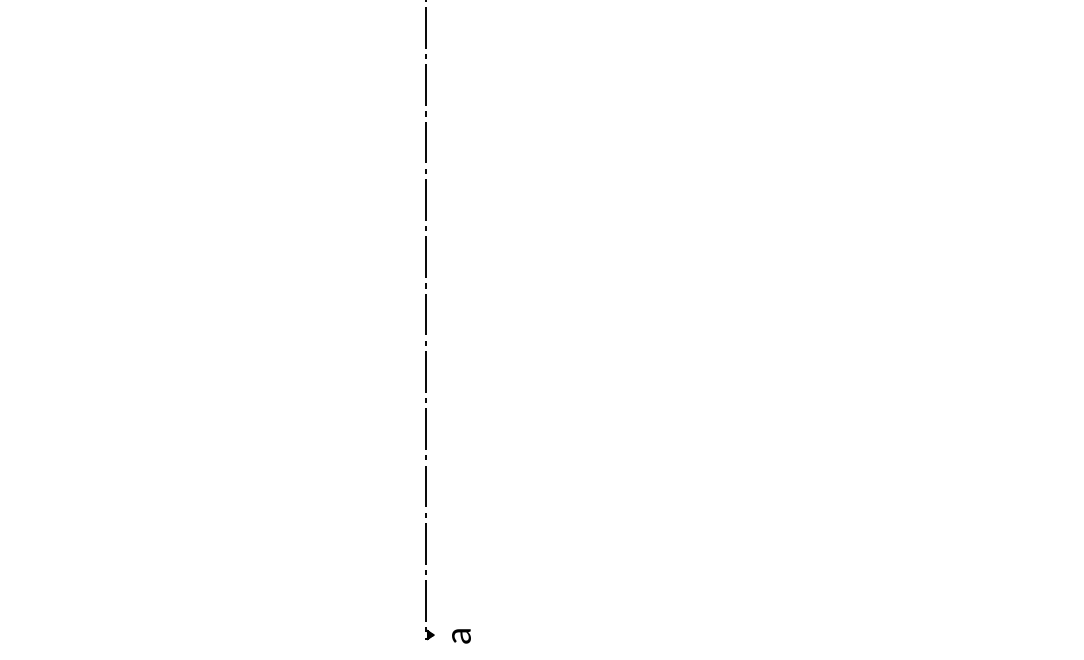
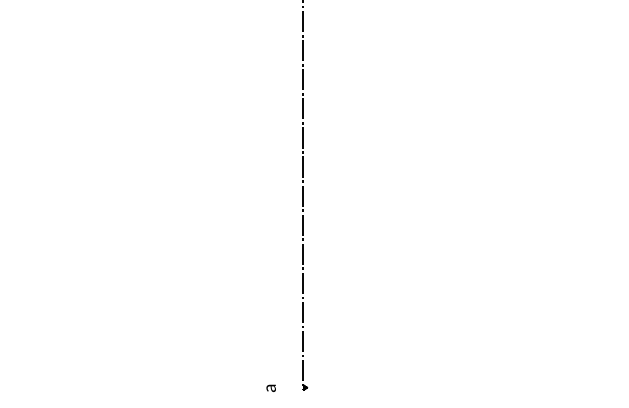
text: (460, 634) -> (270, 387), moved

